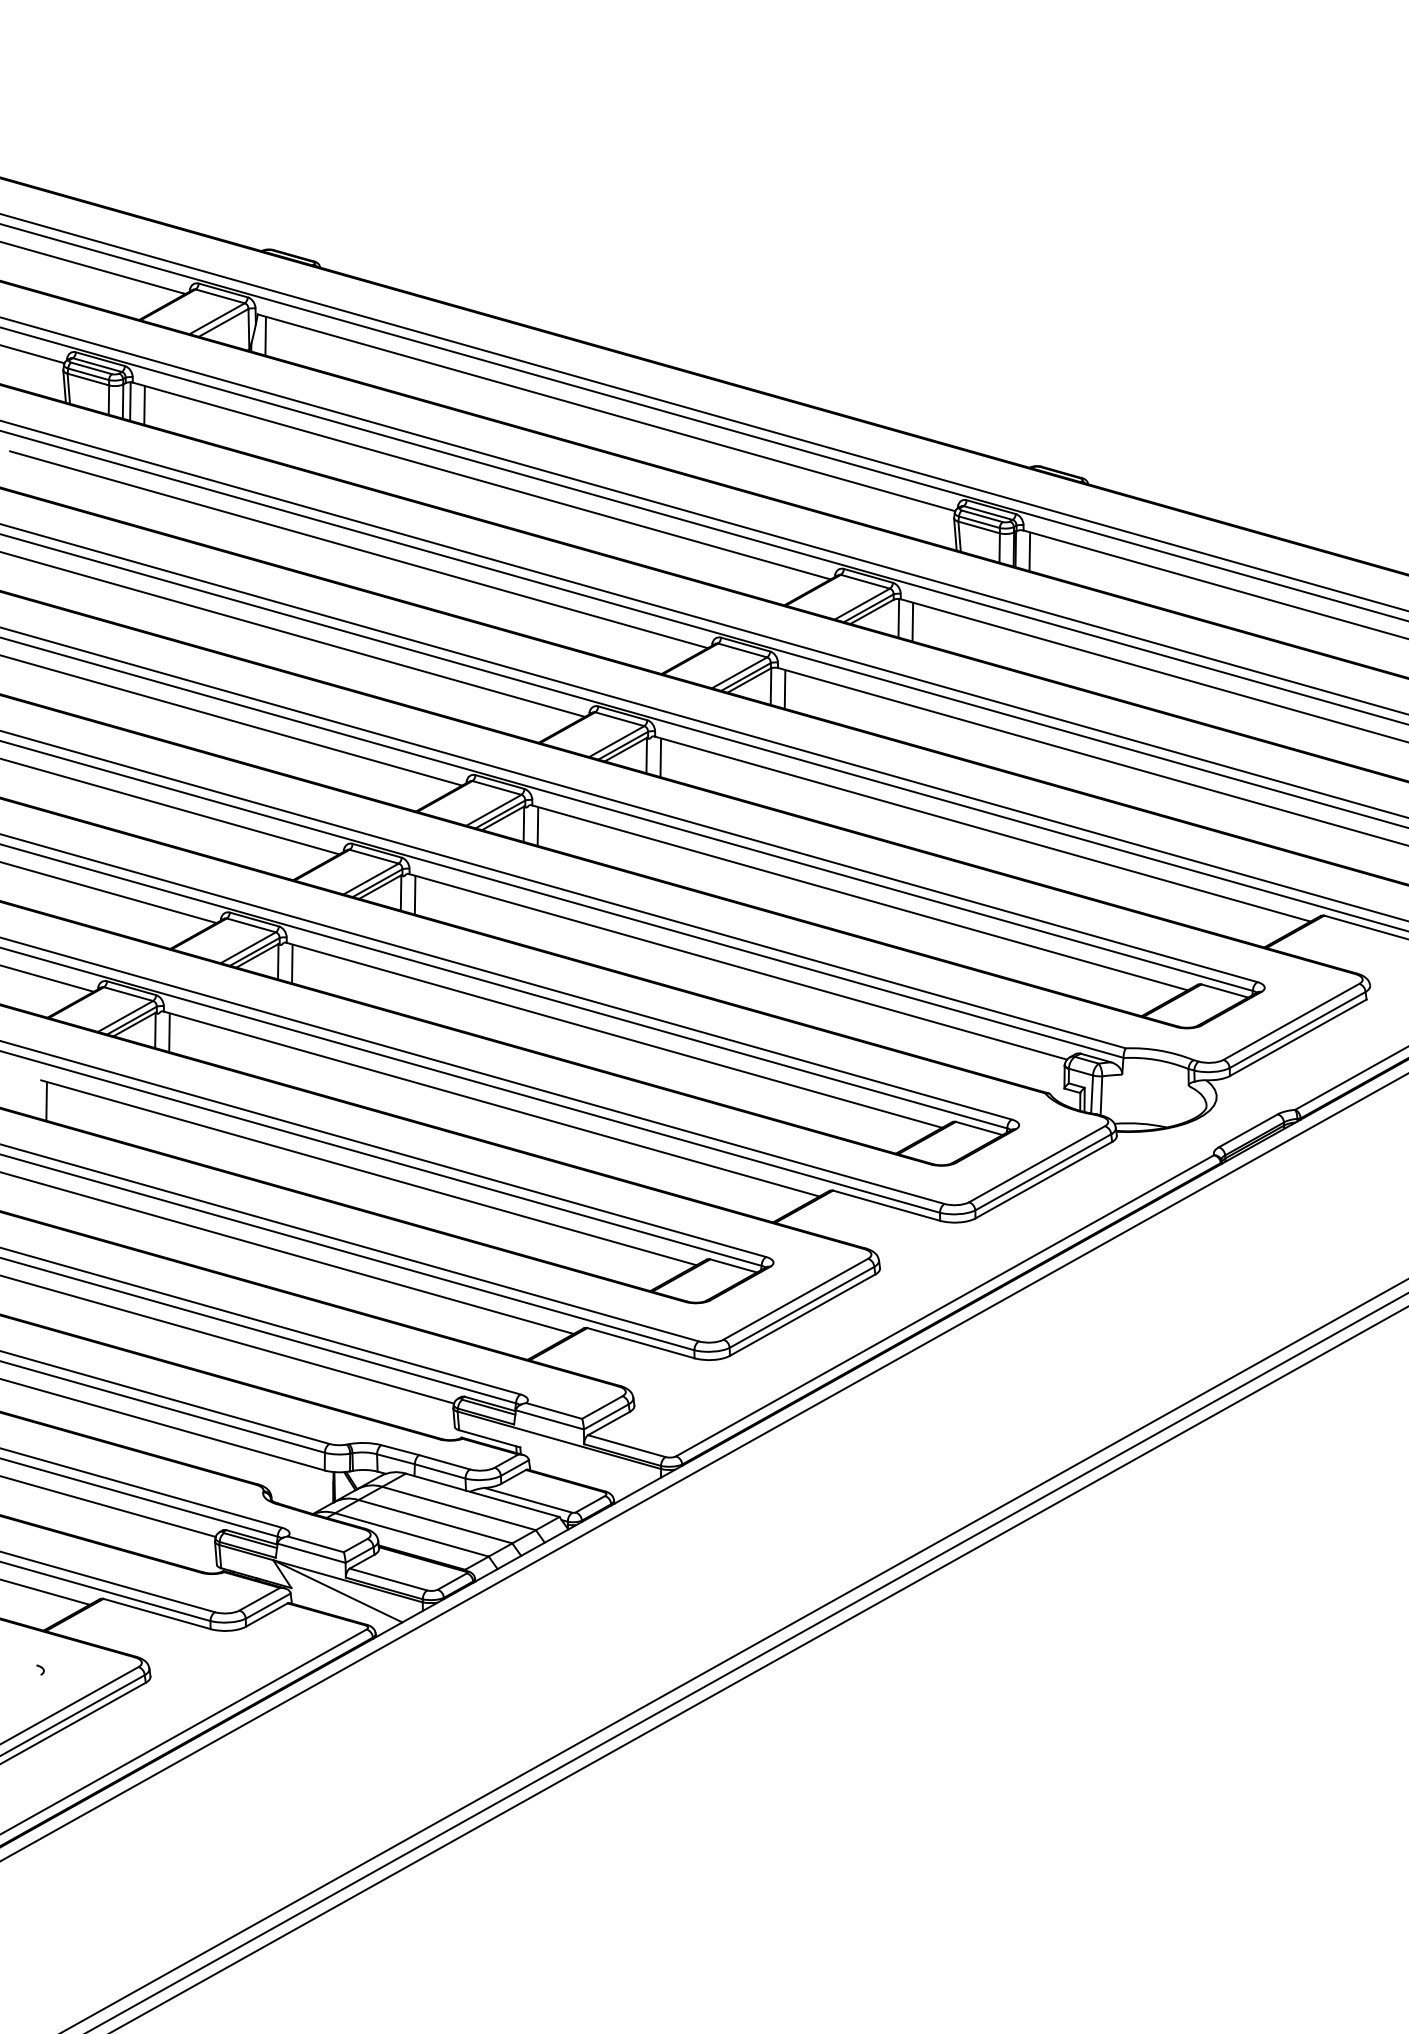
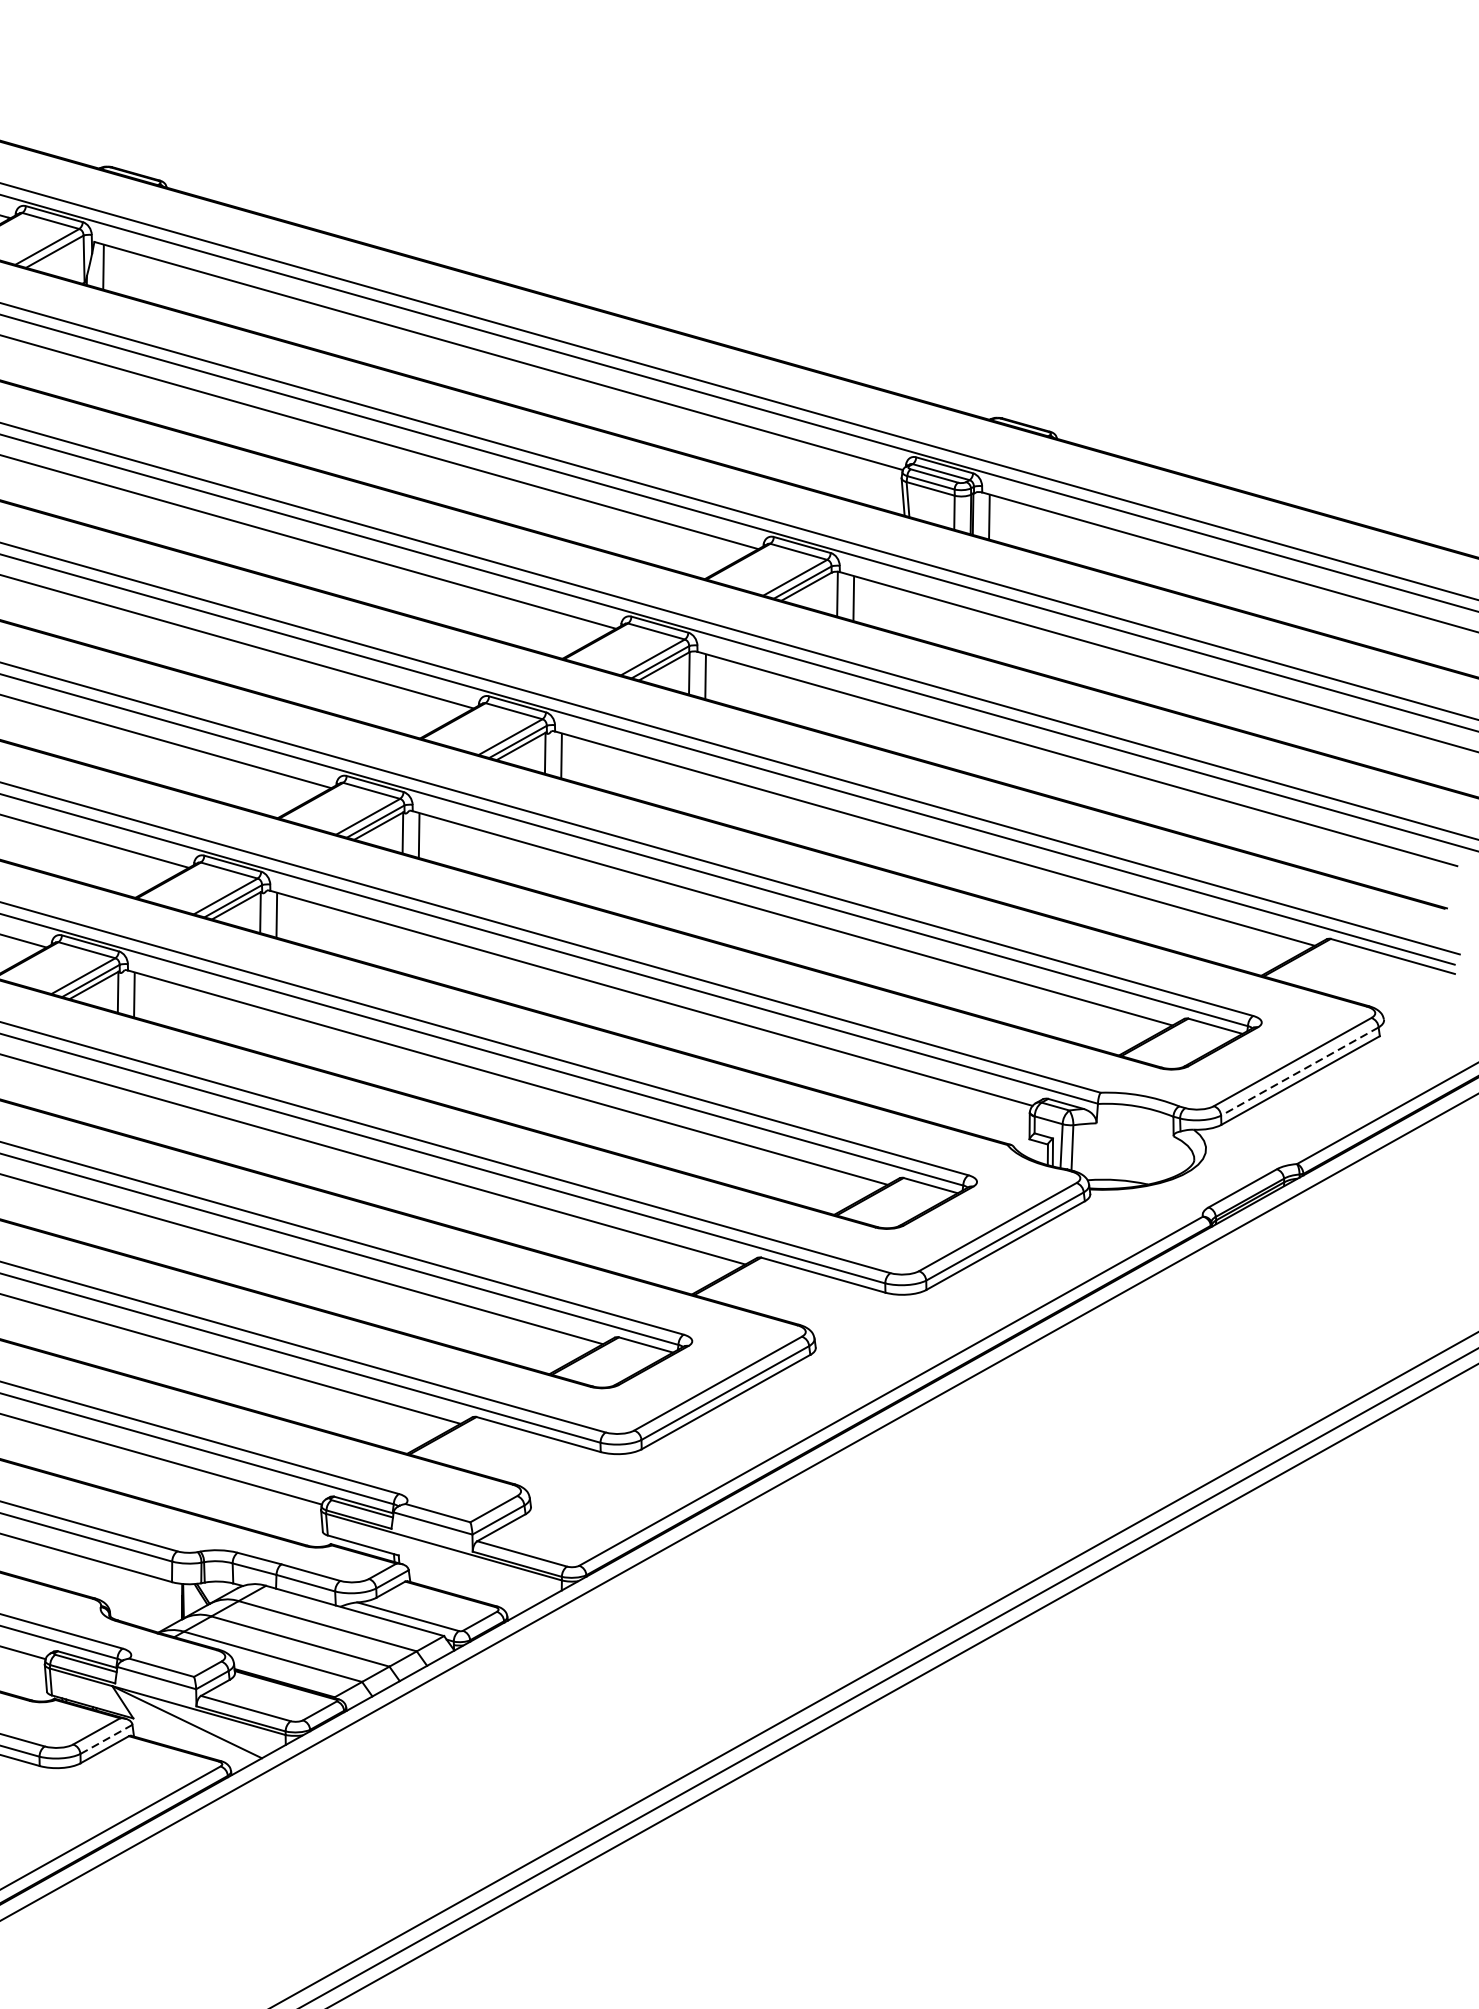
line: (1297, 1030) -> (1299, 1072), solid -> dashed
line: (268, 1606) -> (106, 1739), solid -> dashed

